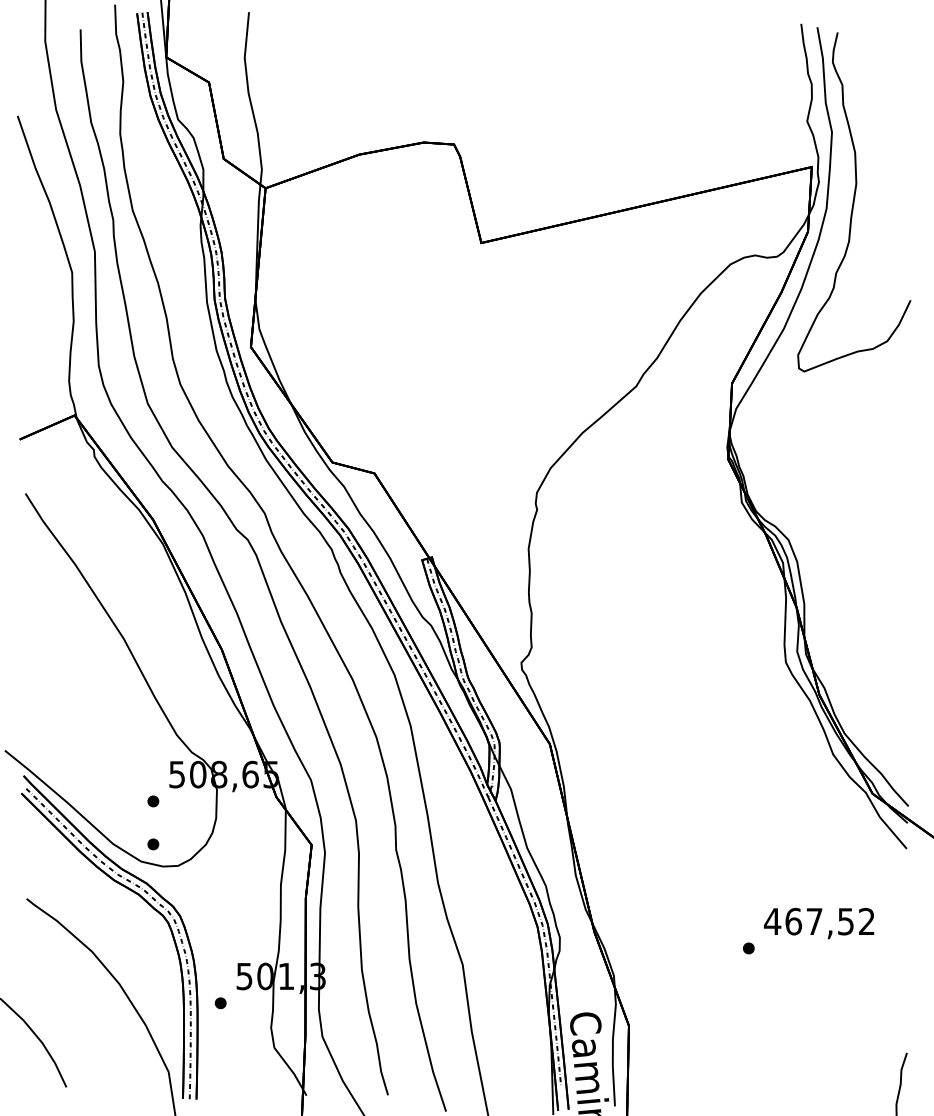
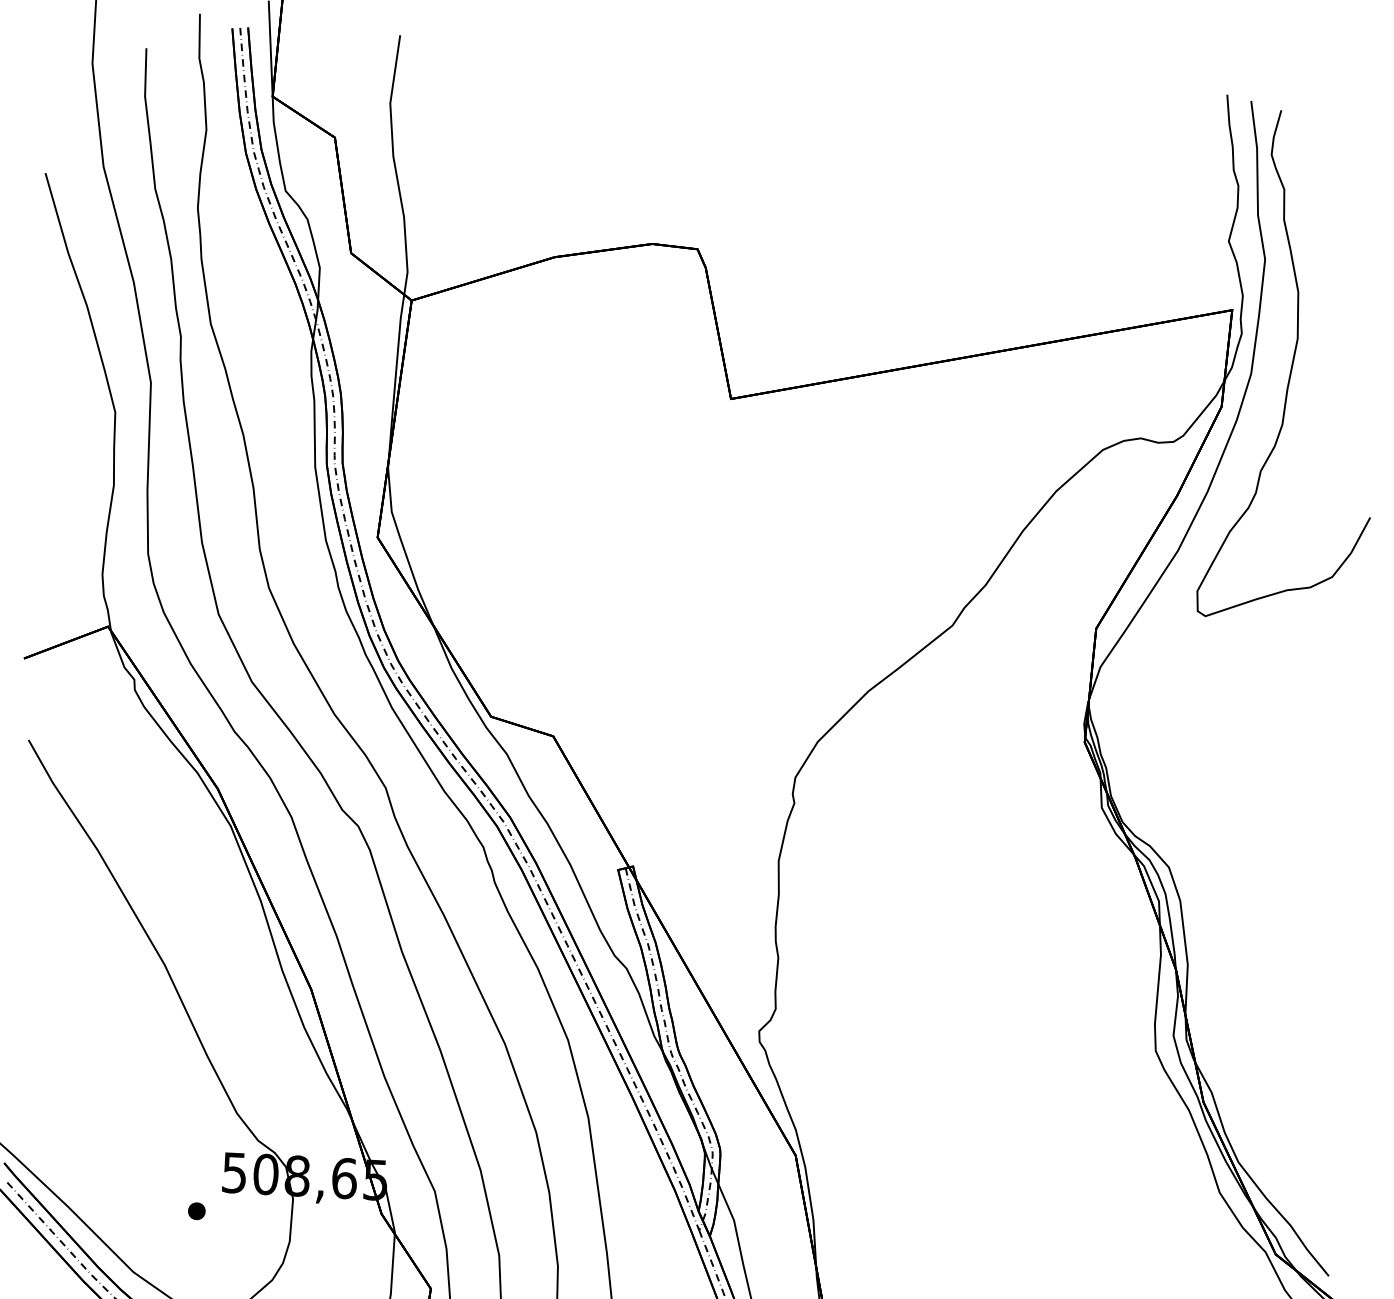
part: (153, 844) -> (193, 1275), removed

